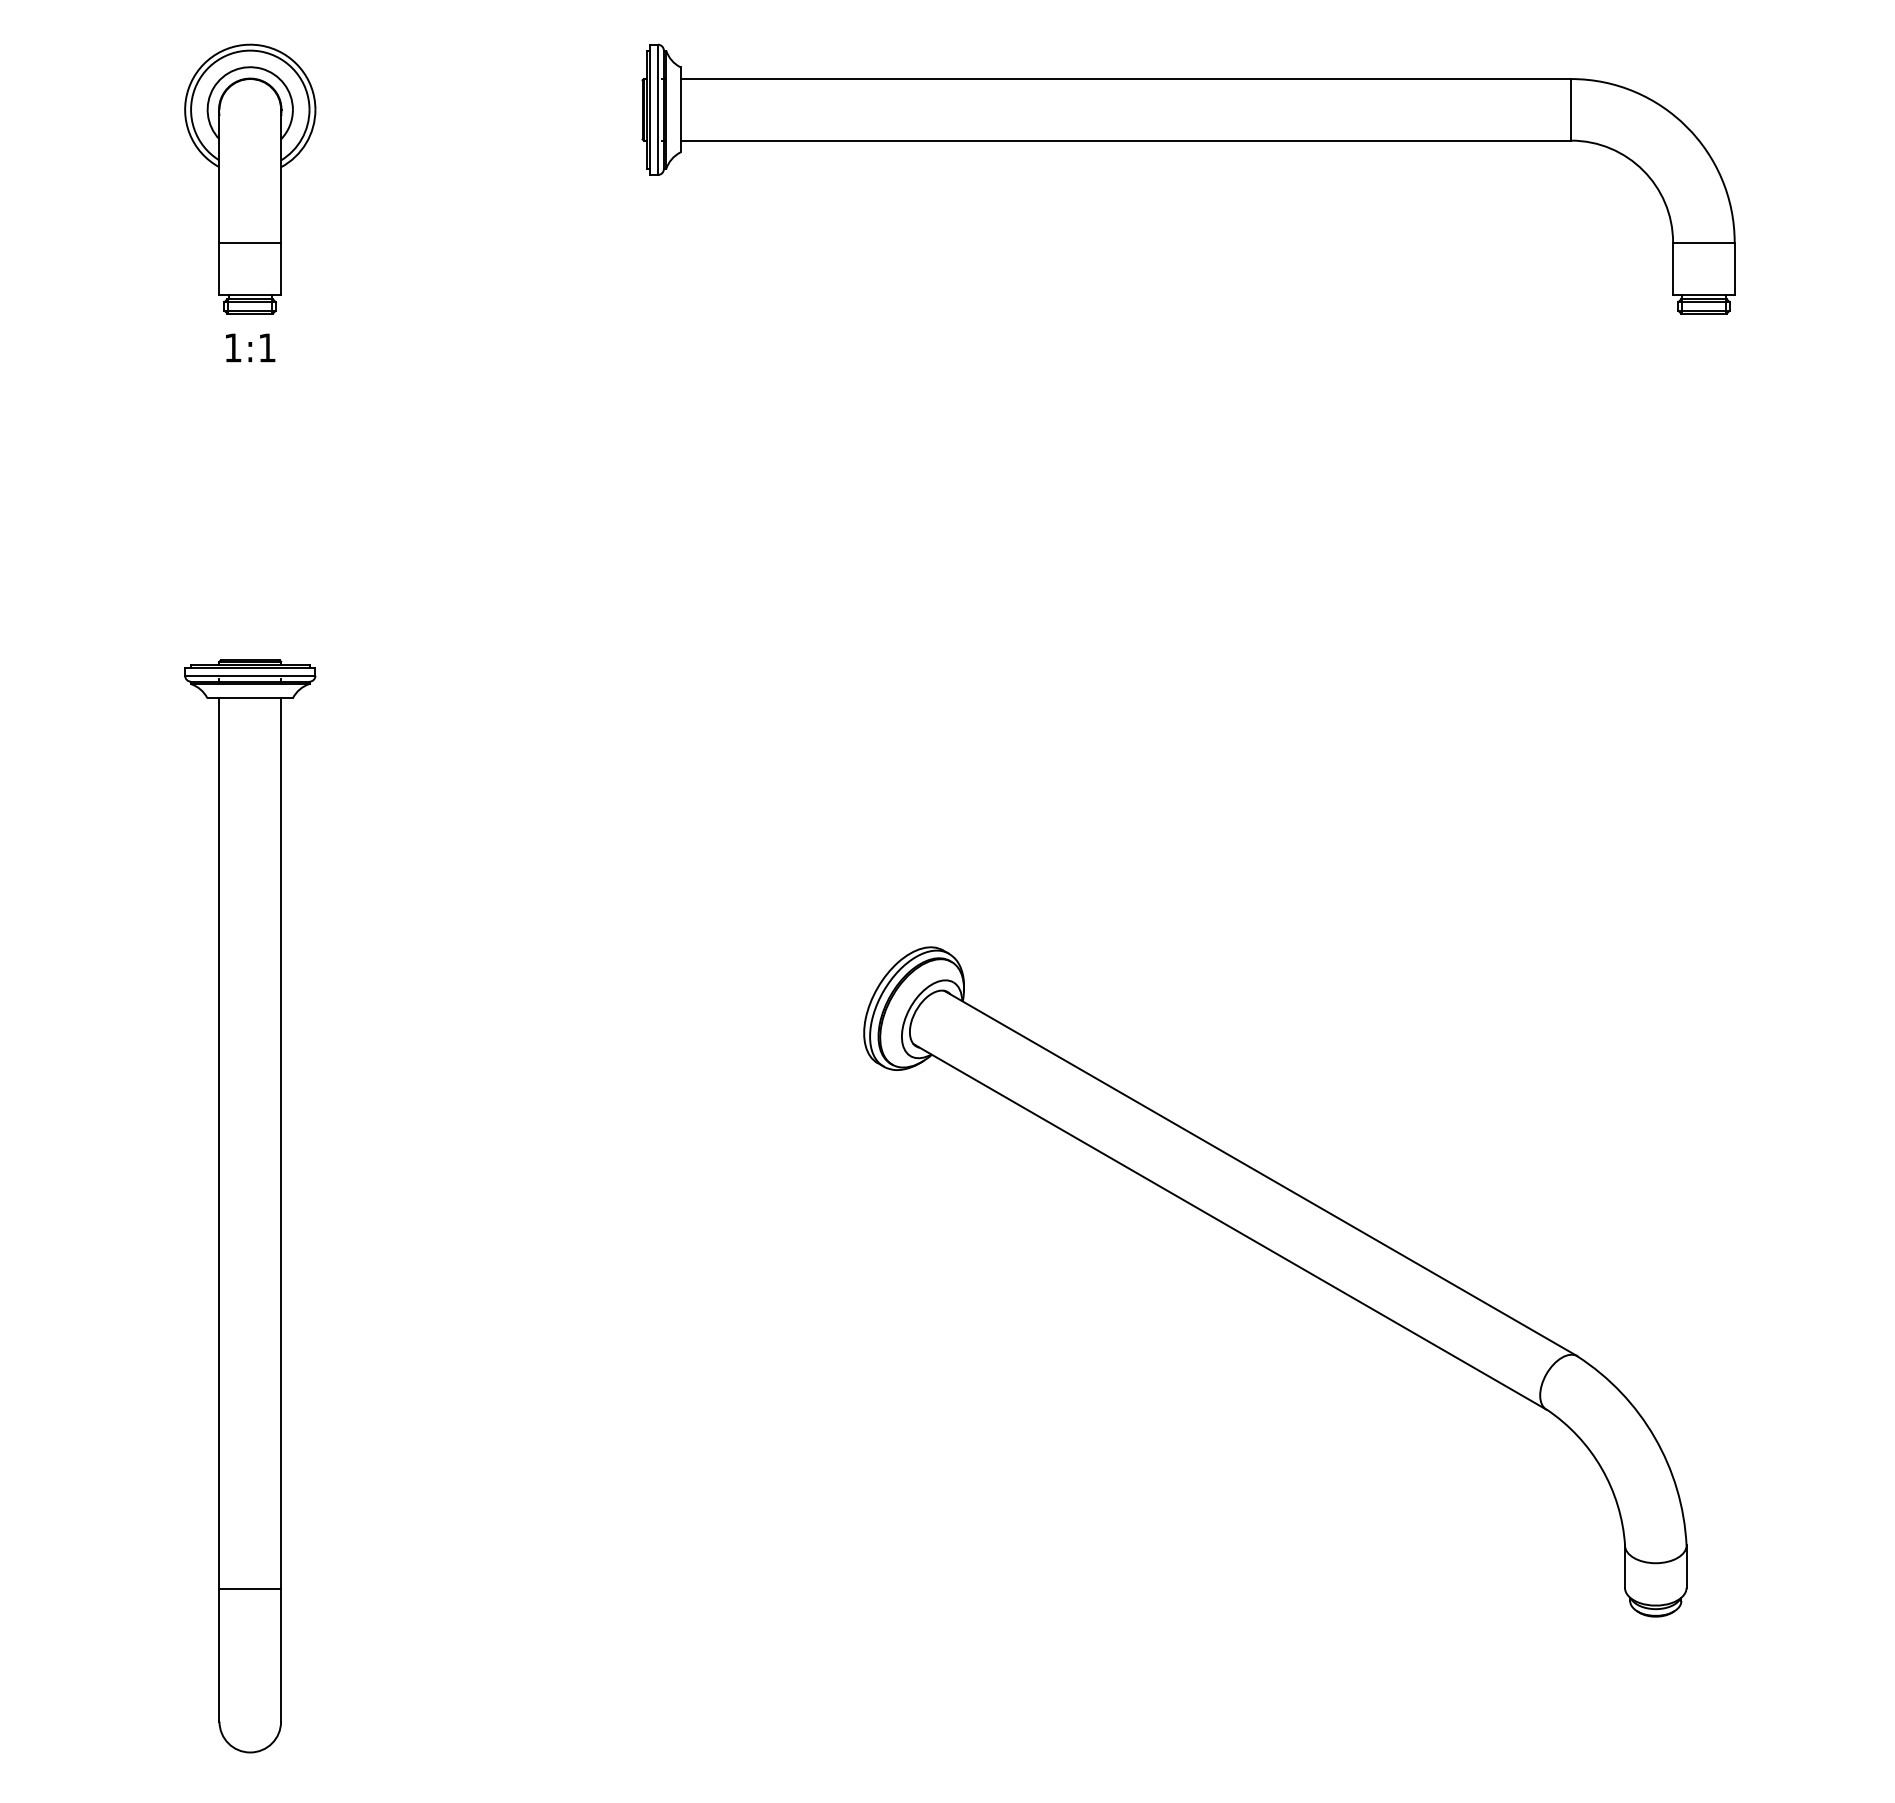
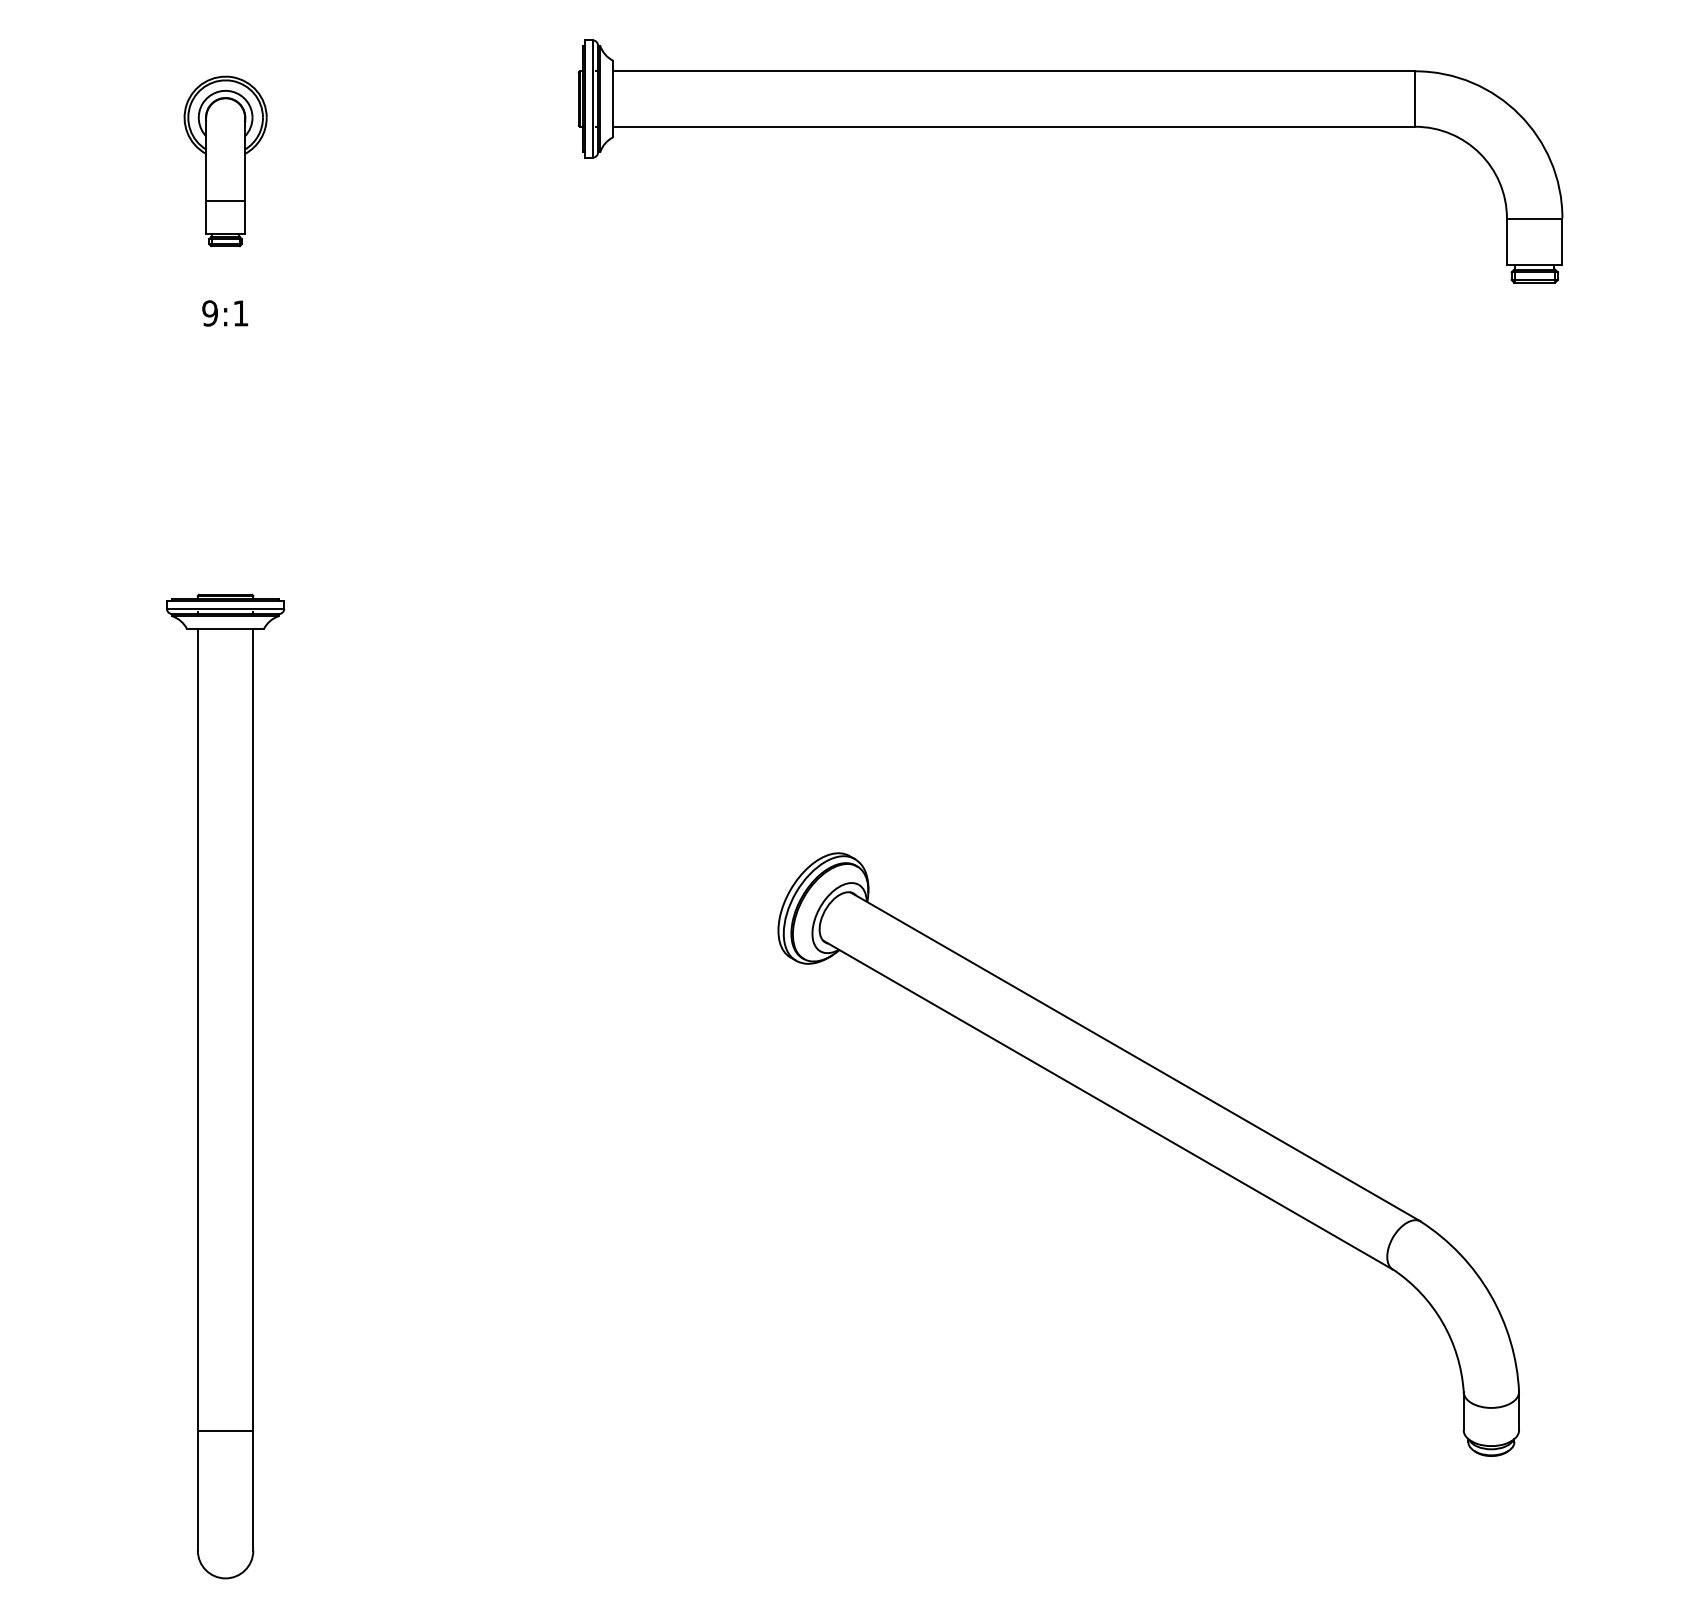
part: (250, 178) -> (225, 160), size x0.7
text: (232, 347) -> (209, 313), 1:1 -> 9:1

